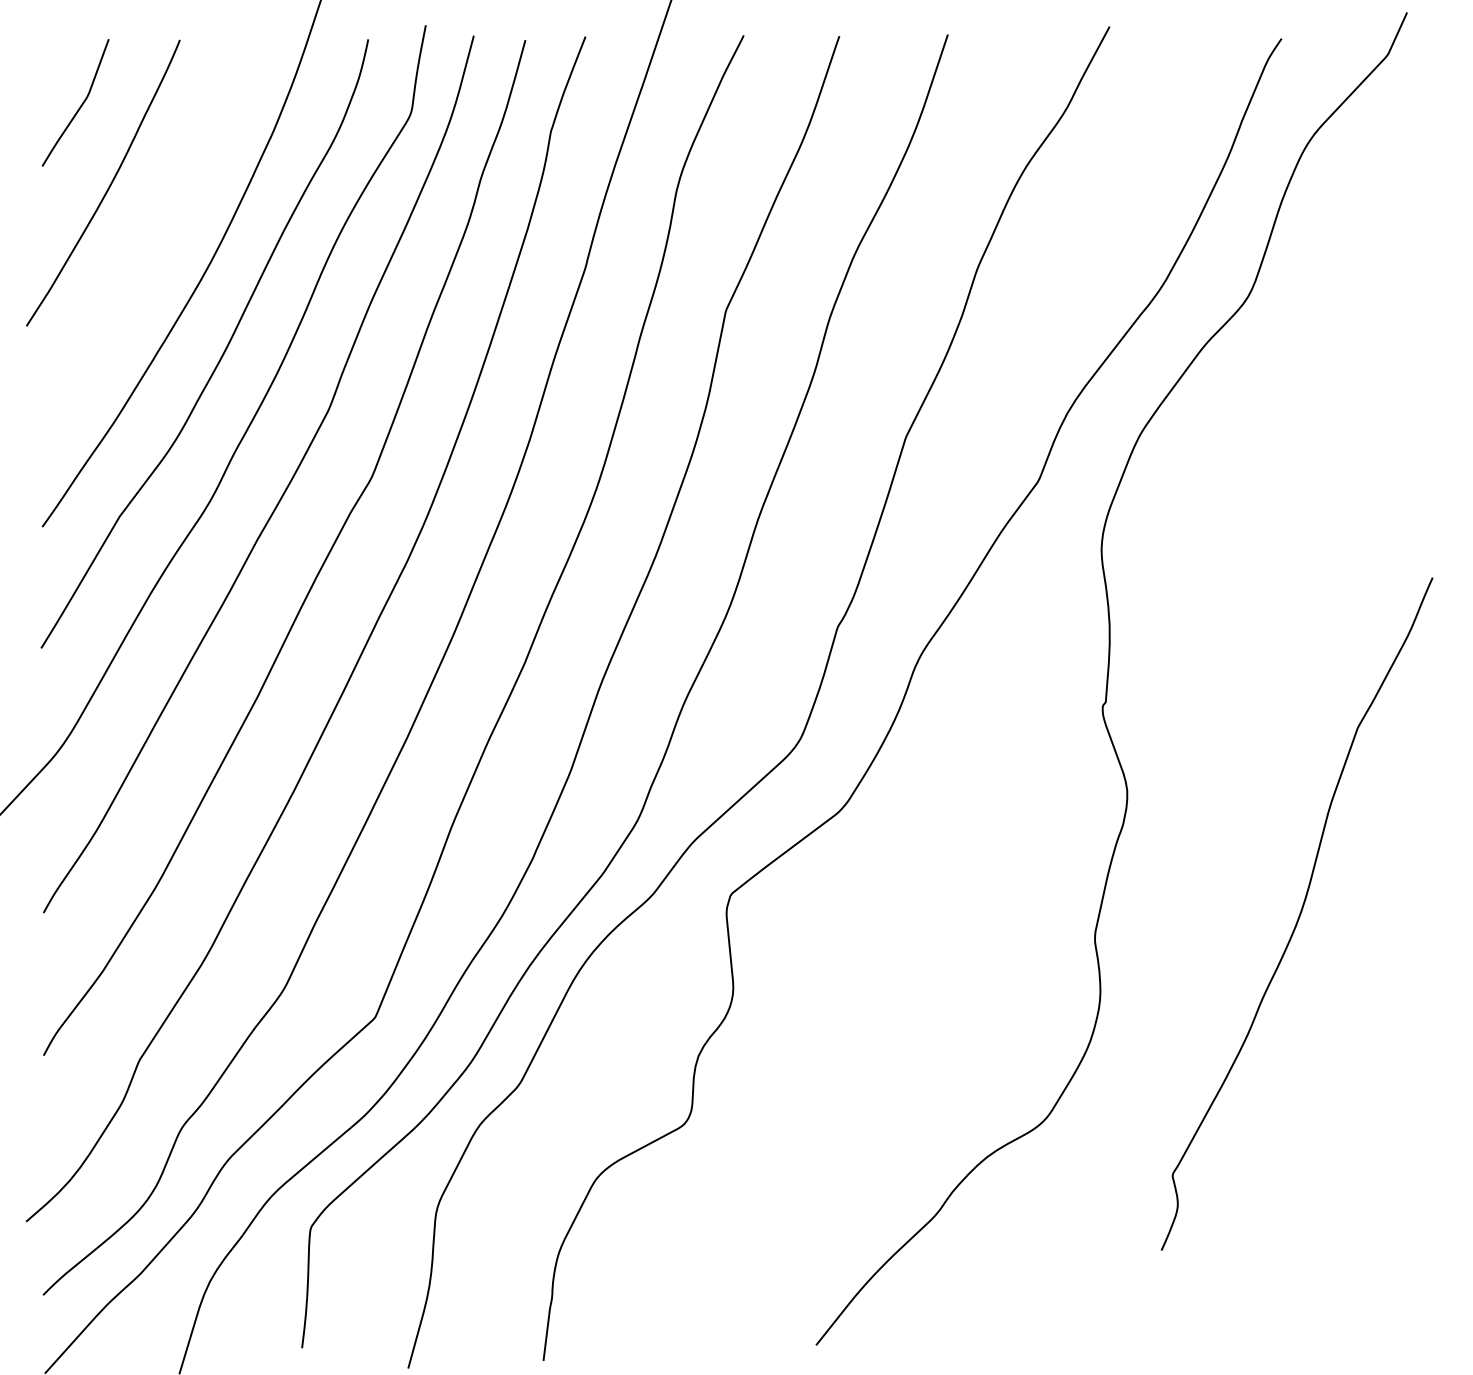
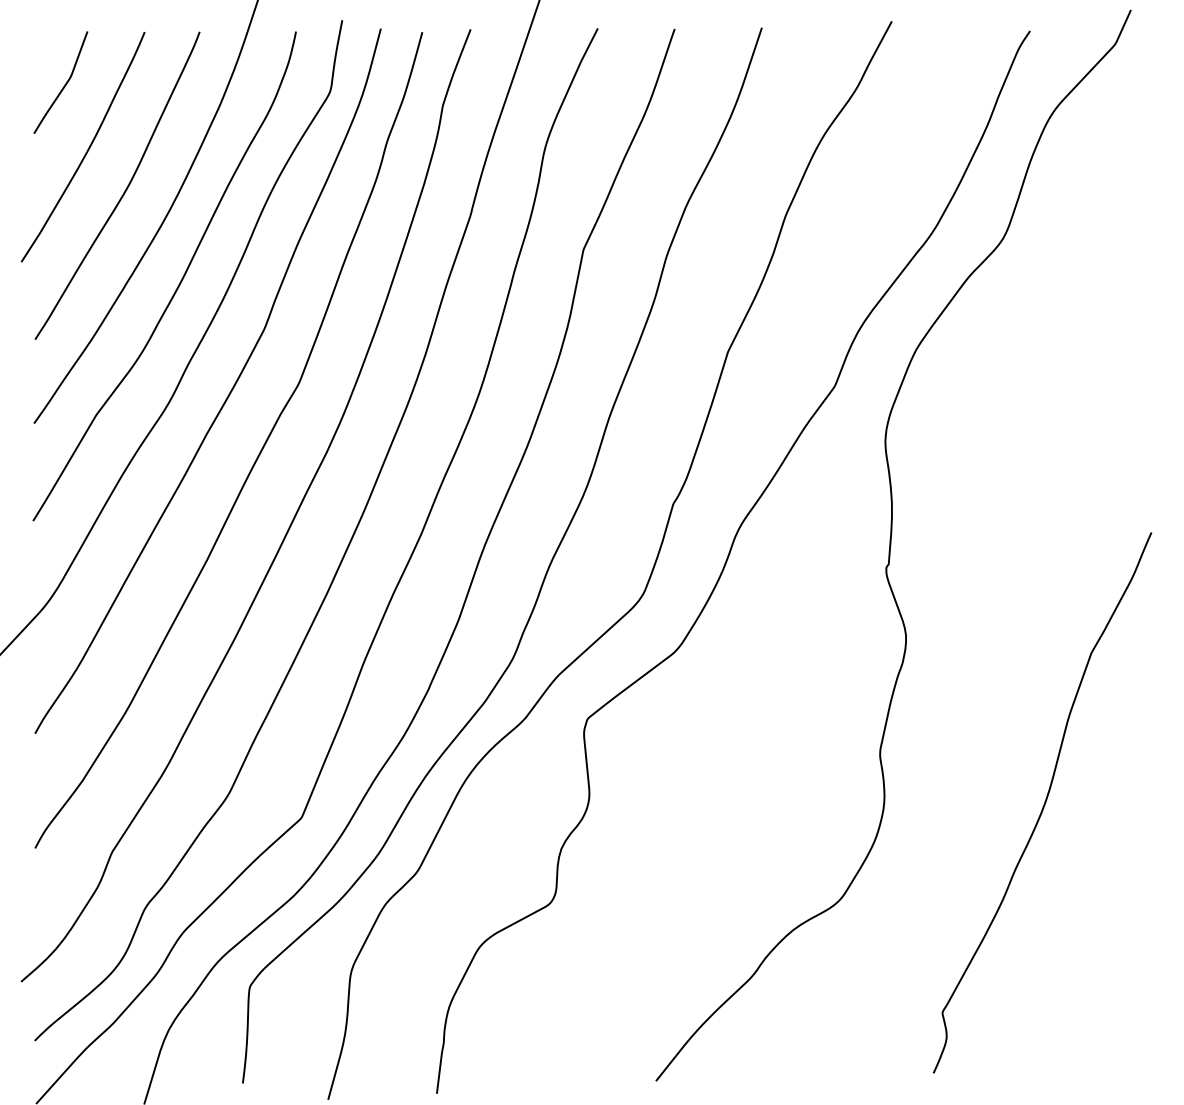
curve: (155, 236) -> (125, 190), added
curve: (1299, 913) -> (1044, 802), moved

